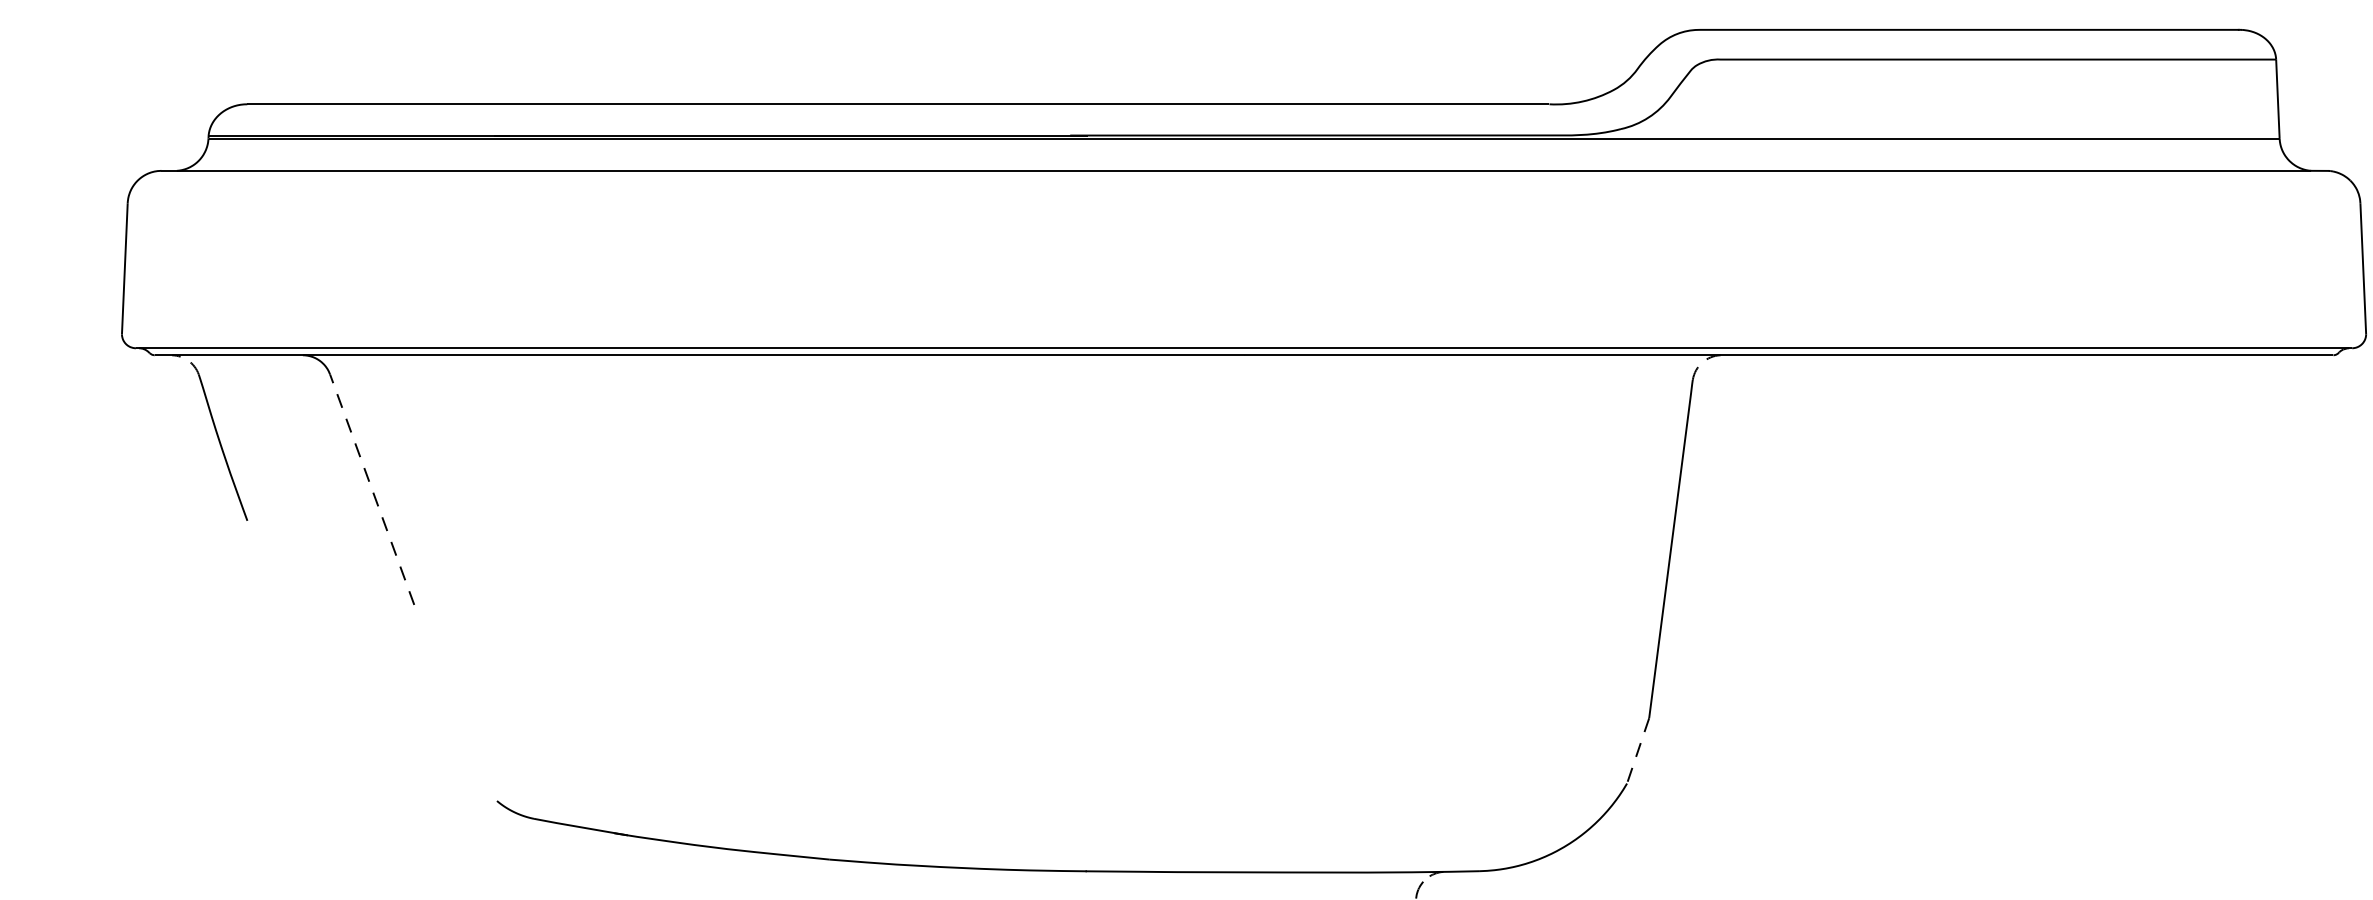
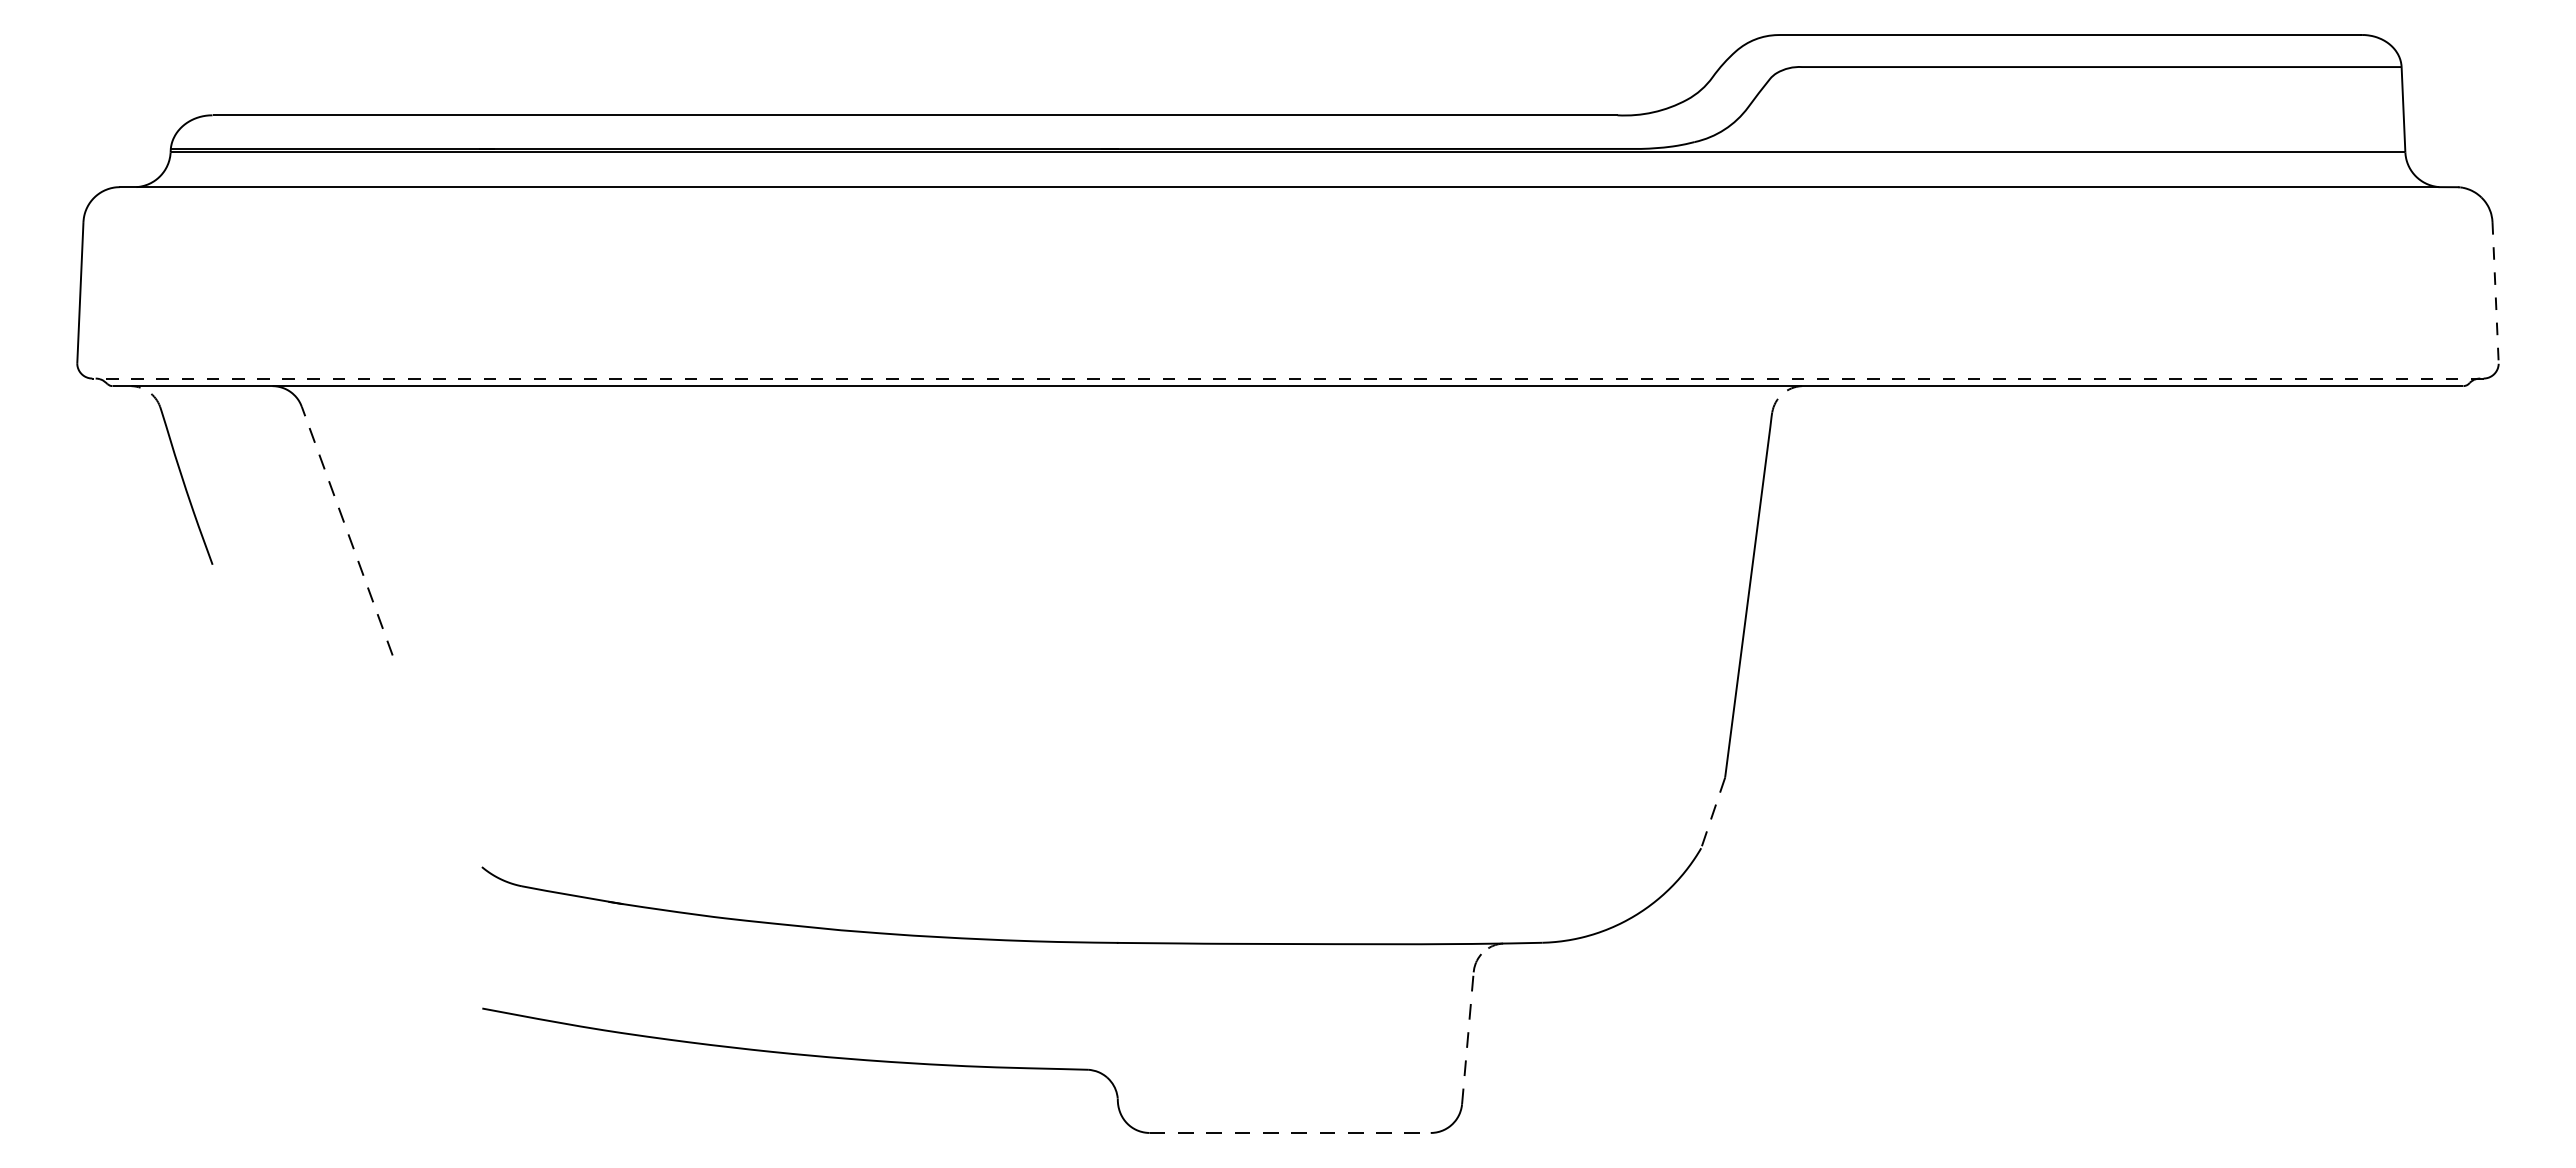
line: (2363, 268) -> (2495, 292), solid -> dashed
line: (1243, 348) -> (1287, 378), solid -> dashed

